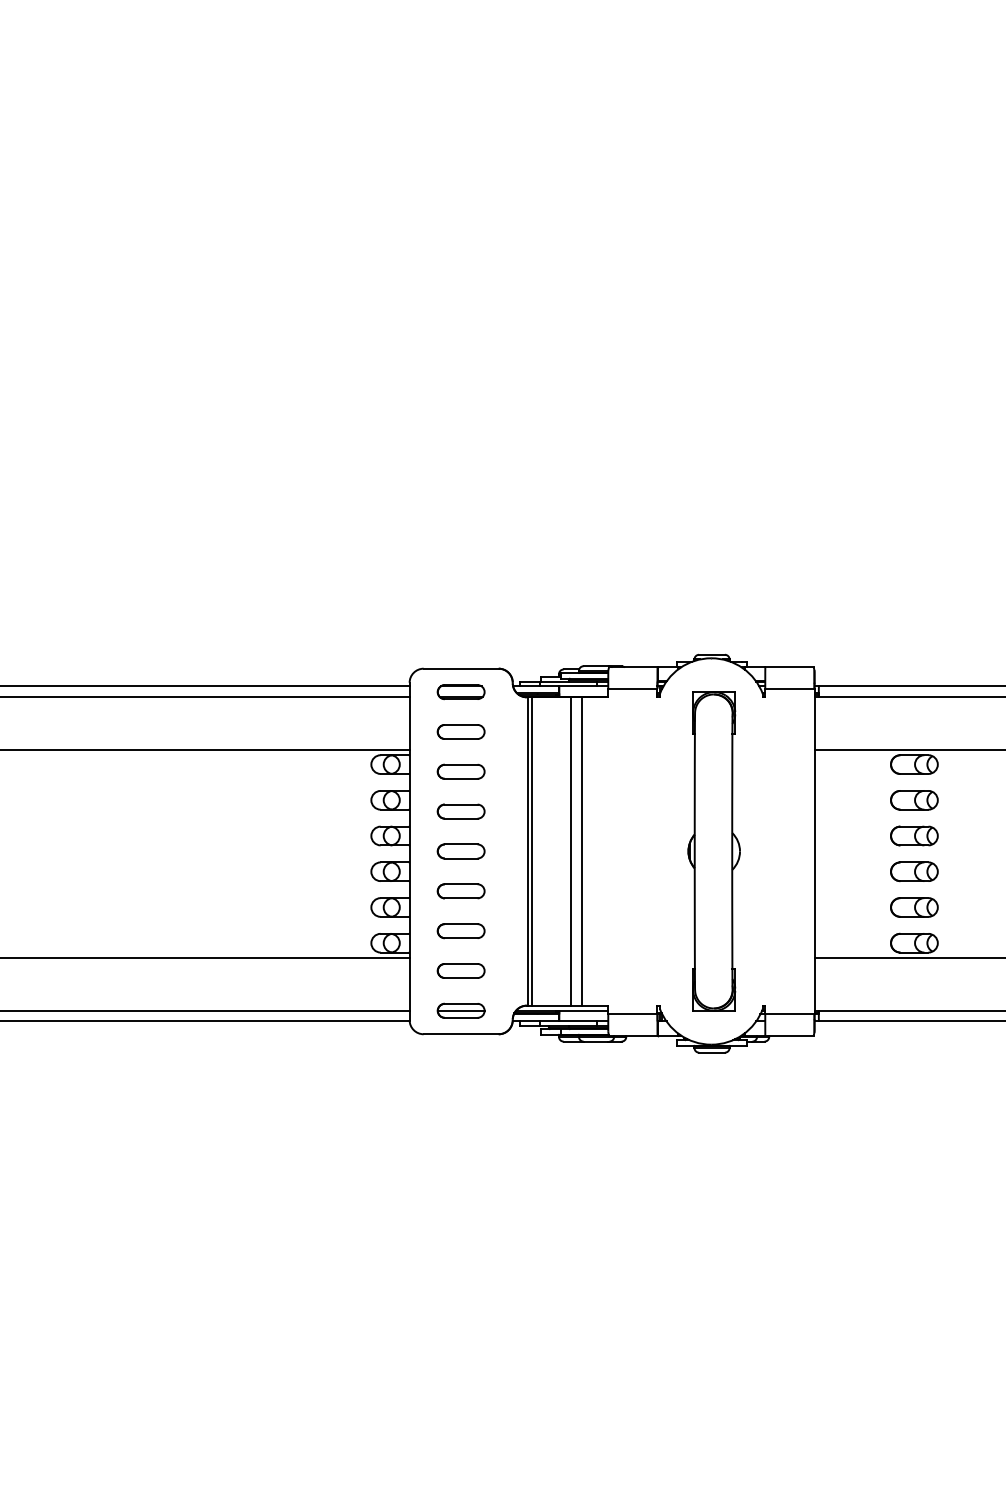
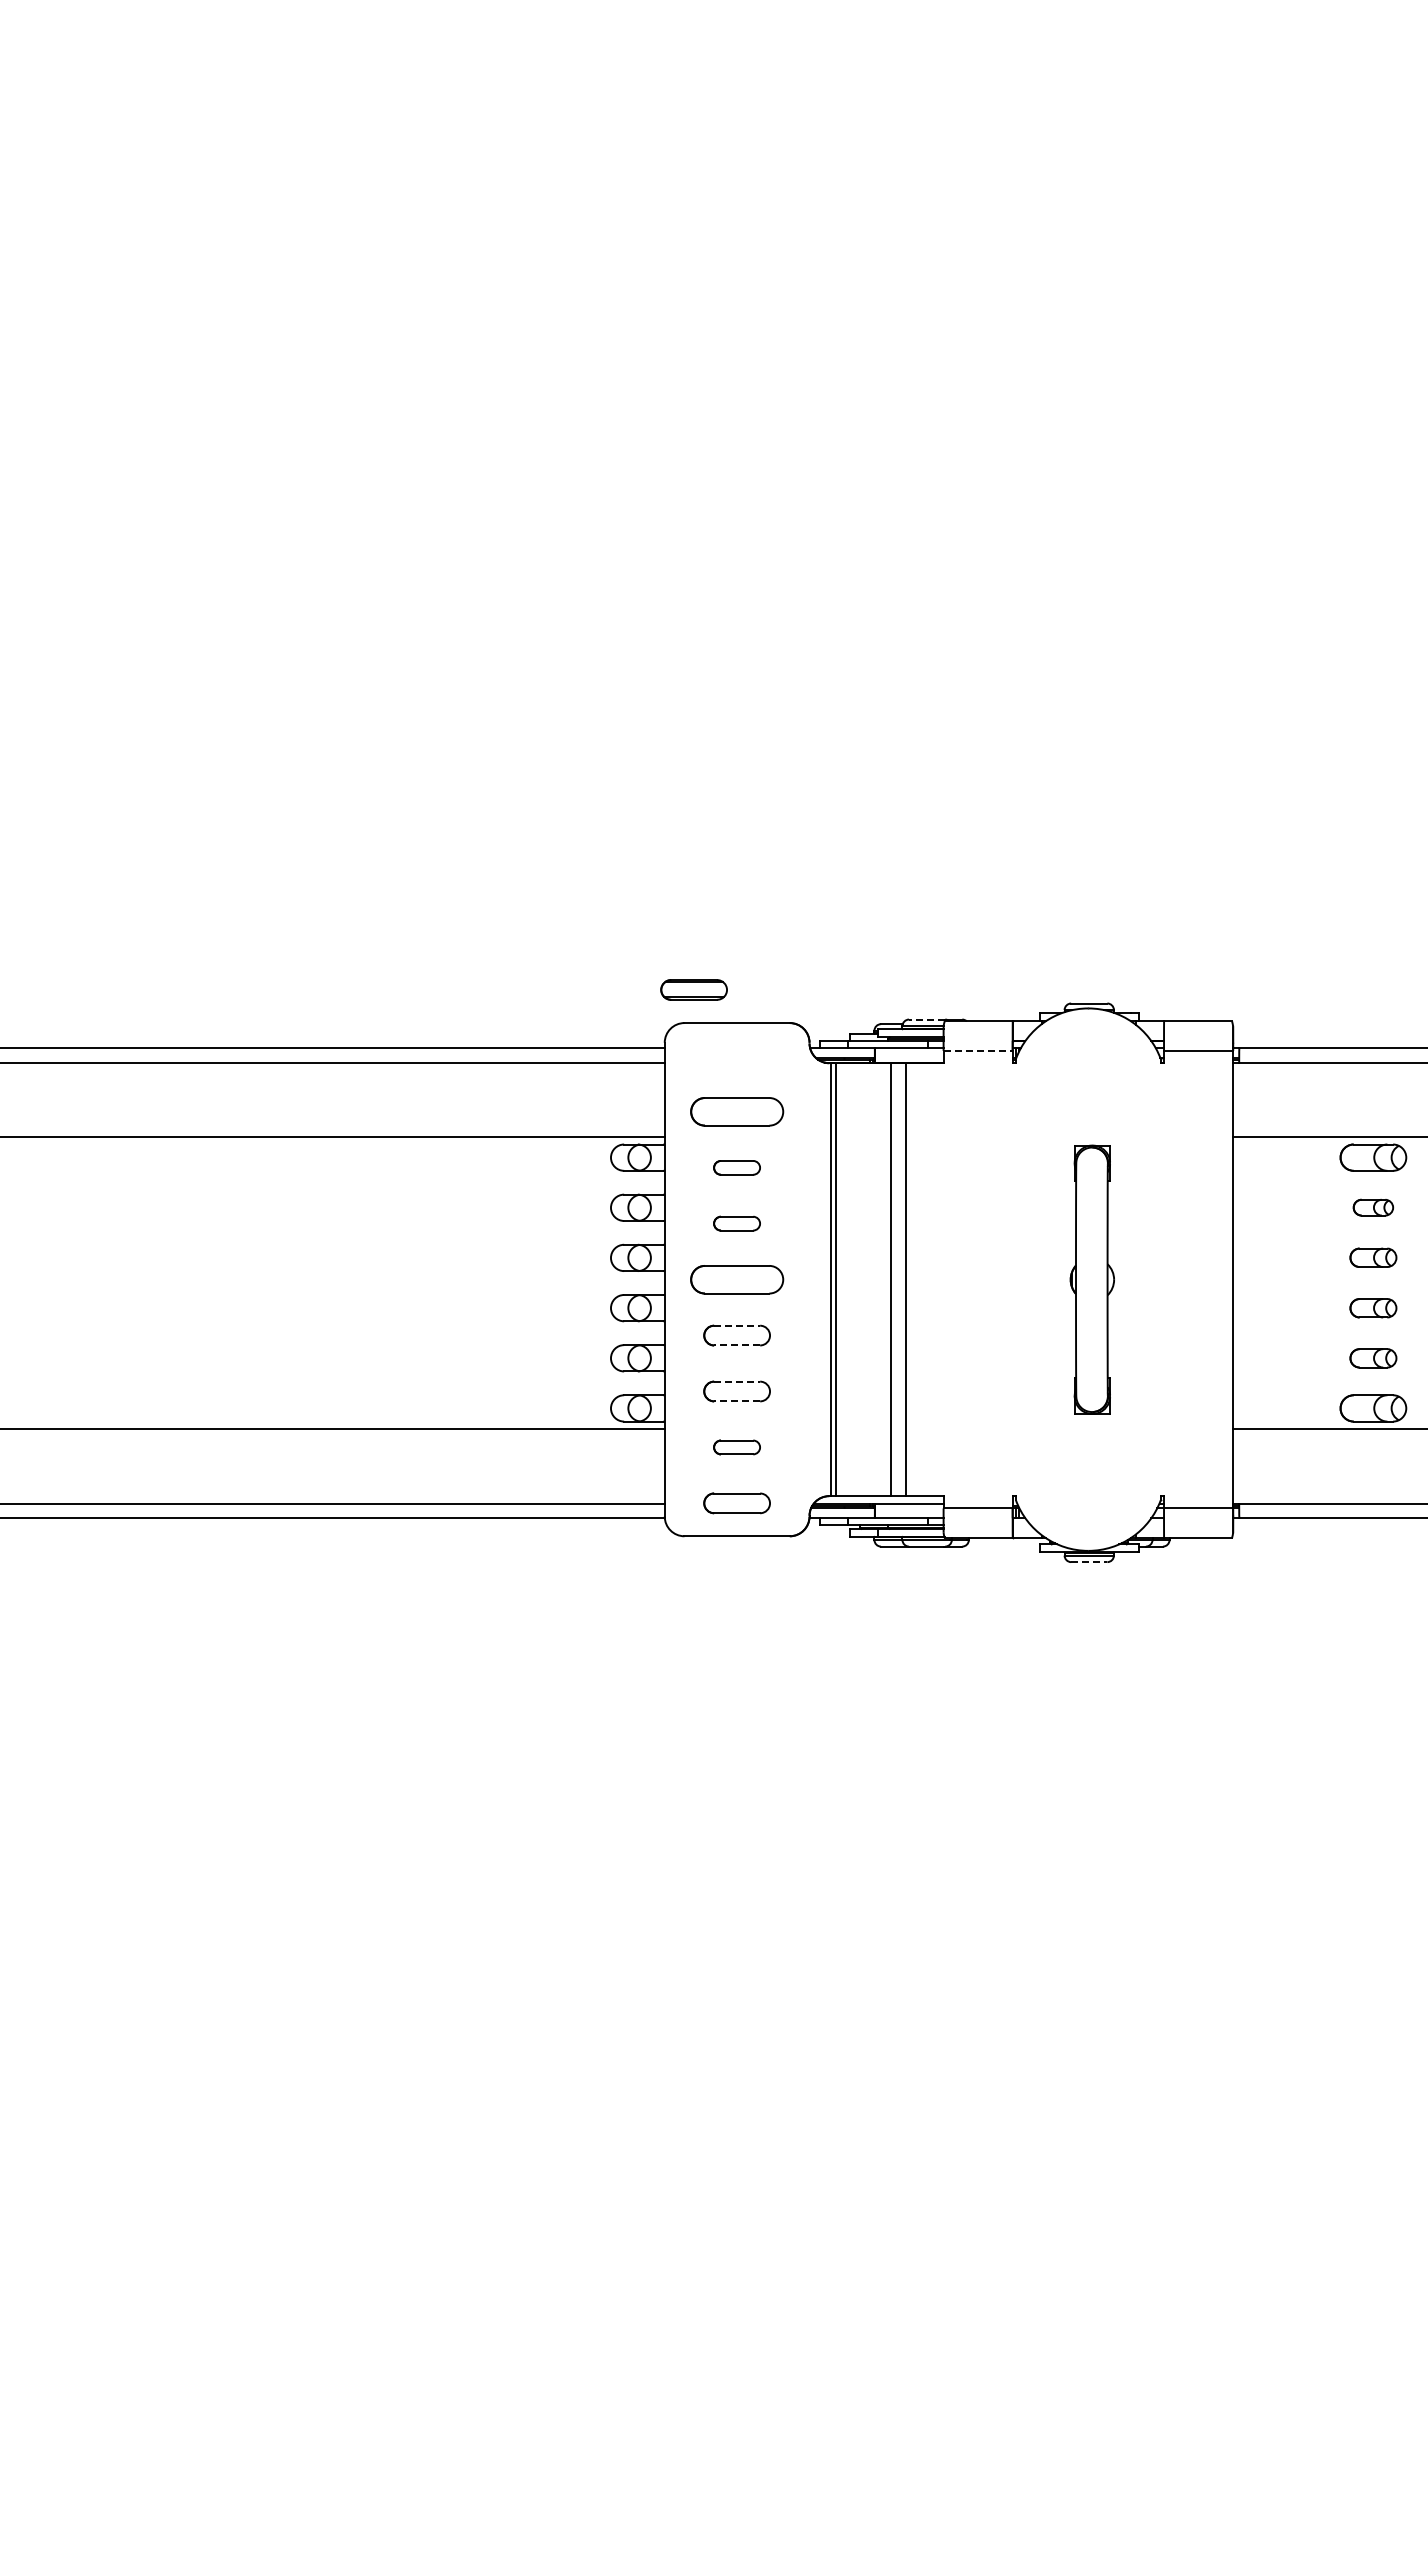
line: (596, 666) -> (926, 1019), solid -> dashed
line: (633, 688) -> (978, 1050), solid -> dashed
part: (460, 691) -> (693, 989), moved
part: (460, 731) -> (736, 1111), size x1.4
part: (460, 771) -> (736, 1167), size x0.7
part: (914, 800) -> (1373, 1207), size x0.6
part: (460, 811) -> (736, 1223), size x0.7
part: (914, 835) -> (1373, 1257), size x0.7
part: (460, 851) -> (736, 1279), size x1.4
part: (714, 851) -> (1092, 1279), size x0.6
part: (914, 872) -> (1373, 1308), size x0.7
line: (461, 884) -> (737, 1325), solid -> dashed
line: (460, 898) -> (736, 1345), solid -> dashed
part: (914, 907) -> (1373, 1358), size x0.7
line: (461, 924) -> (737, 1381), solid -> dashed
line: (460, 938) -> (736, 1401), solid -> dashed
part: (460, 971) -> (736, 1447), size x0.7
line: (461, 1010) -> (737, 1503), removed
line: (712, 1052) -> (1089, 1562), solid -> dashed

